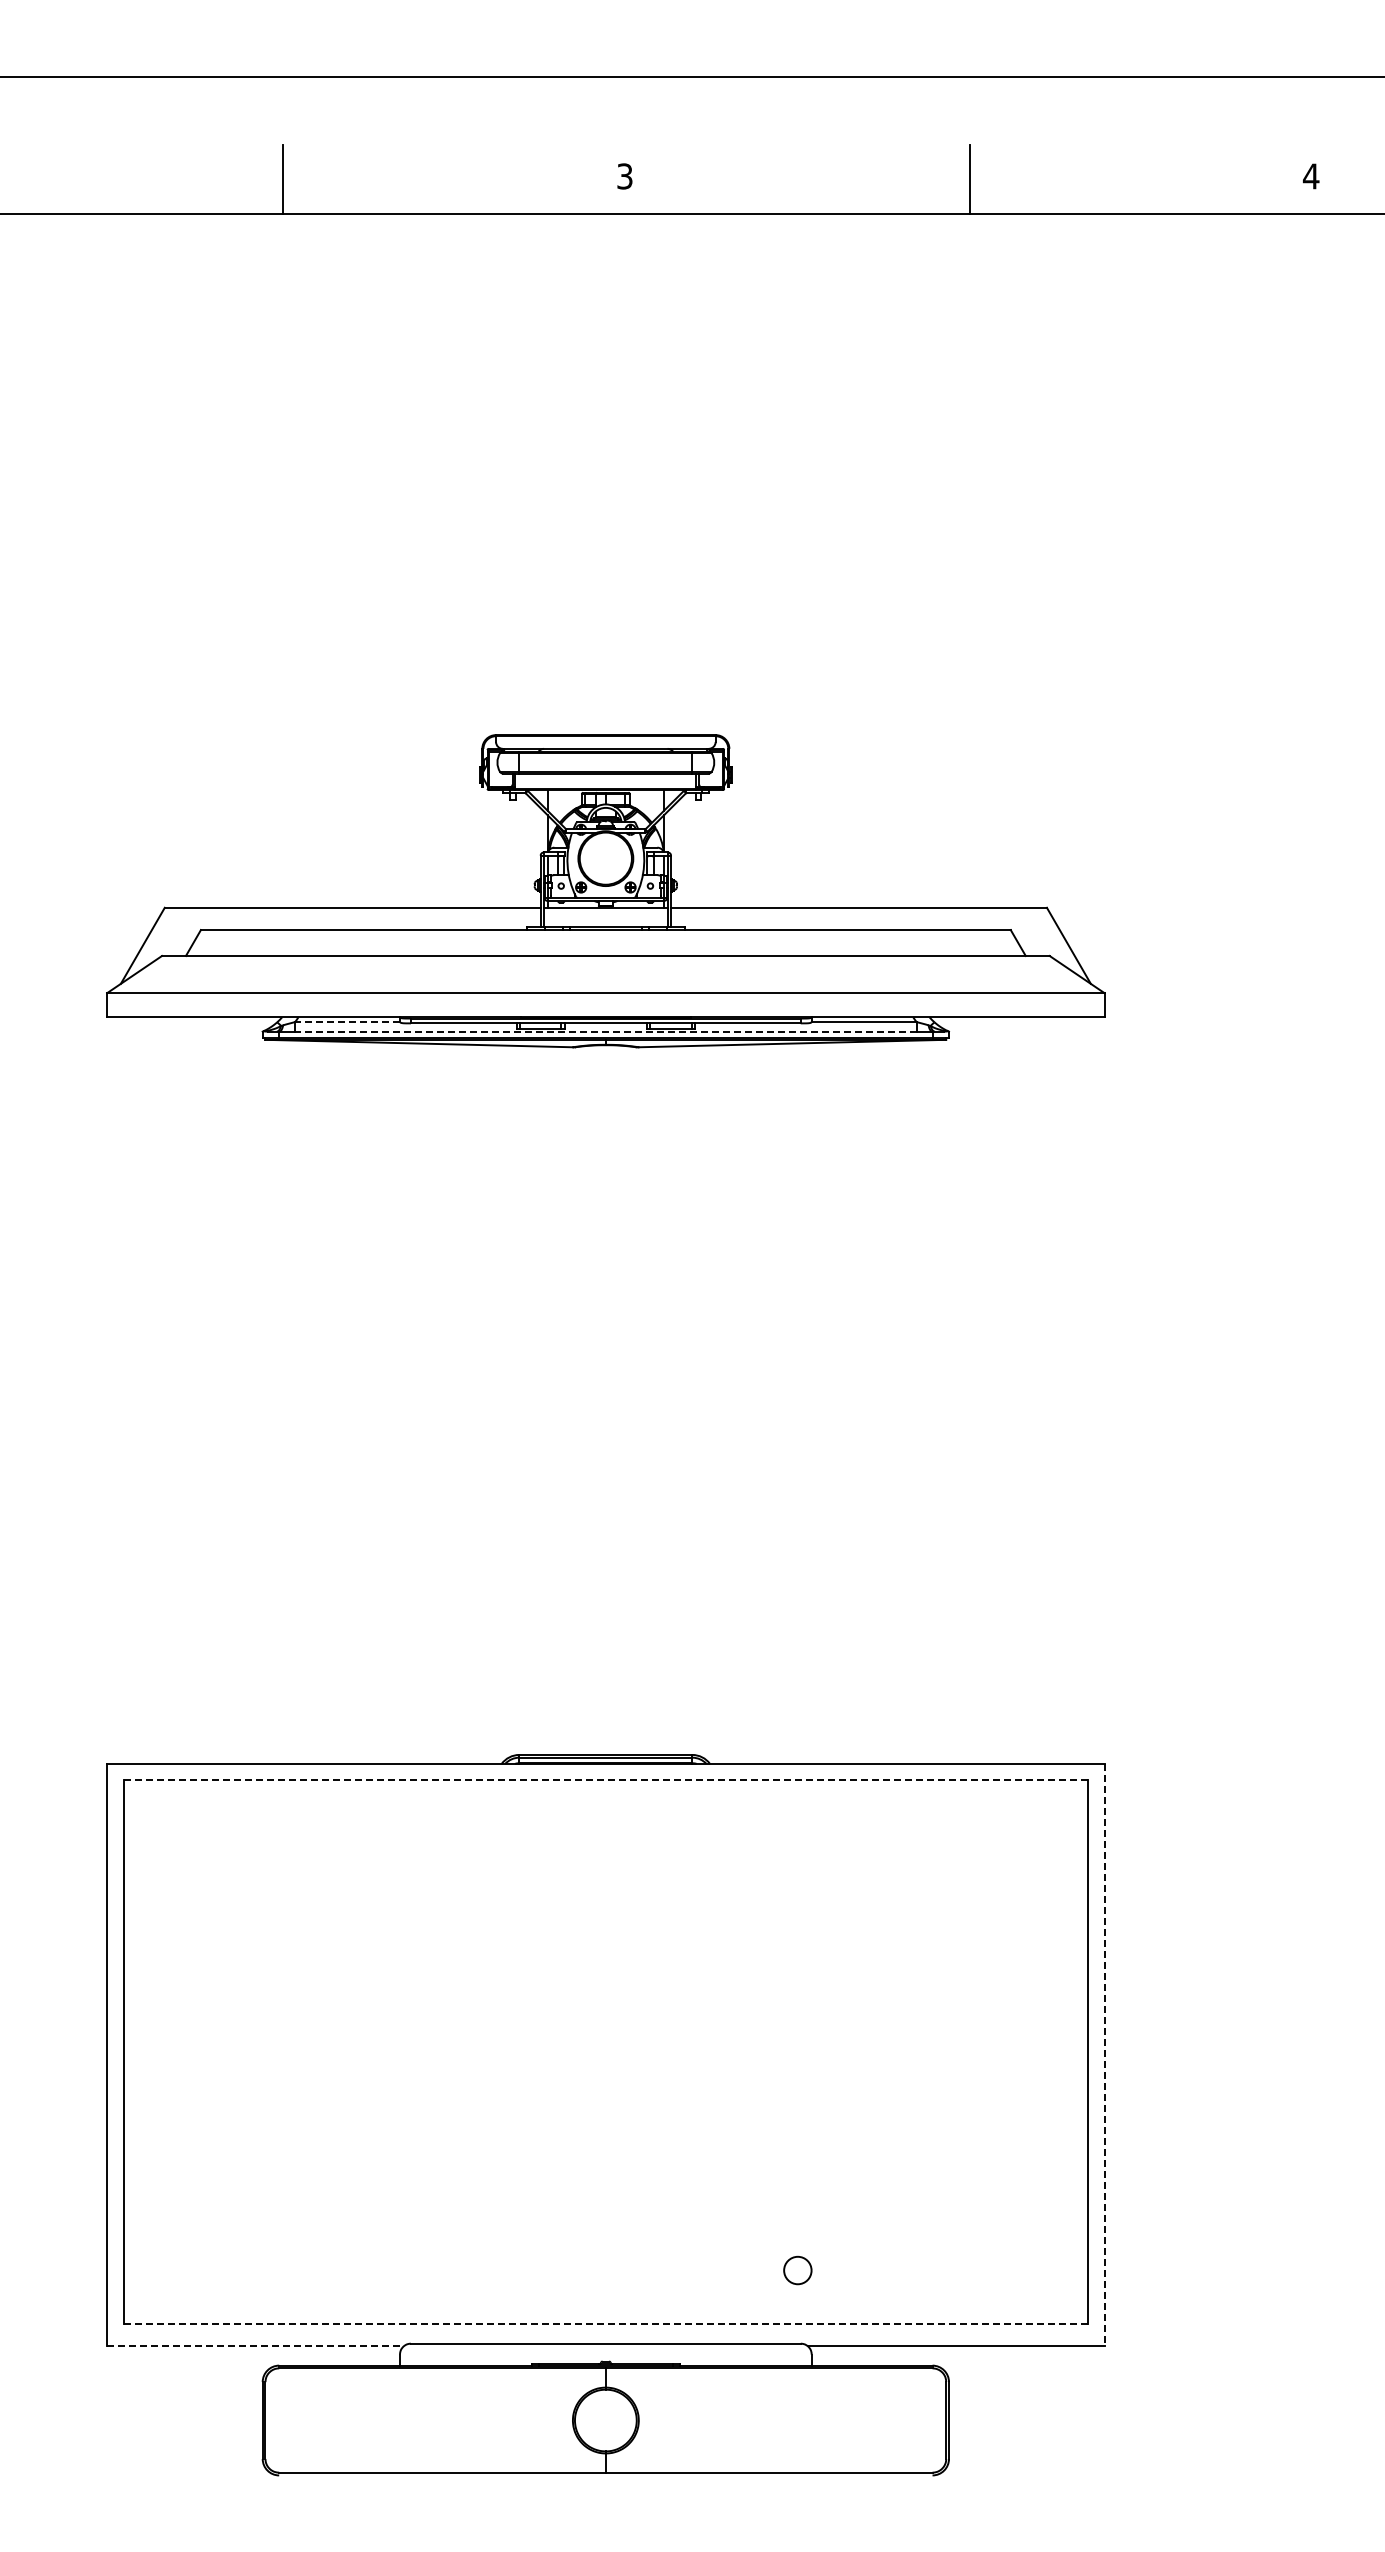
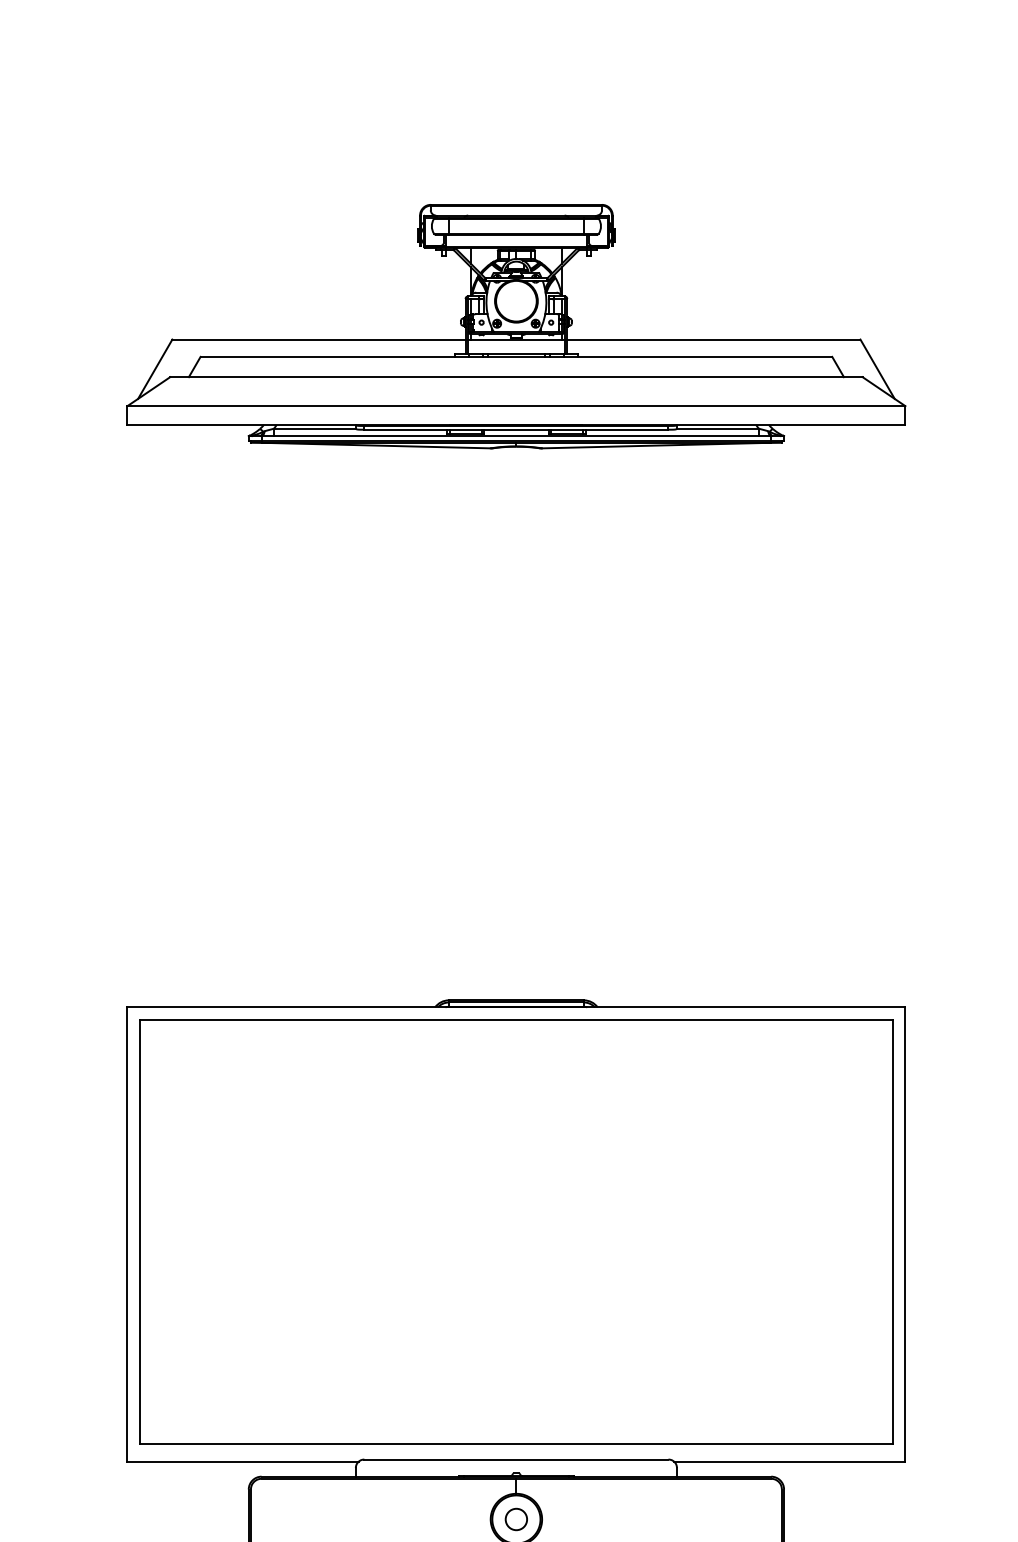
line: (347, 1022) -> (314, 429), dashed -> solid
line: (605, 1031) -> (516, 436), dashed -> solid
line: (605, 1780) -> (516, 1020), dashed -> solid
line: (1104, 2055) -> (905, 1234), dashed -> solid
circle: (797, 2270) -> (516, 1519), moved
line: (606, 2324) -> (516, 1444), dashed -> solid
line: (256, 2346) -> (243, 1461), dashed -> solid

